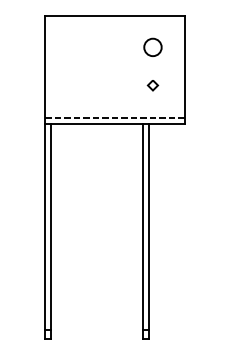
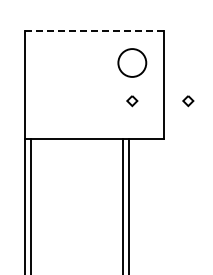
line: (115, 15) -> (94, 31), solid -> dashed
circle: (152, 47) -> (131, 63), size x1.6
part: (208, 85) -> (187, 101), added
line: (114, 117) -> (93, 133), removed

